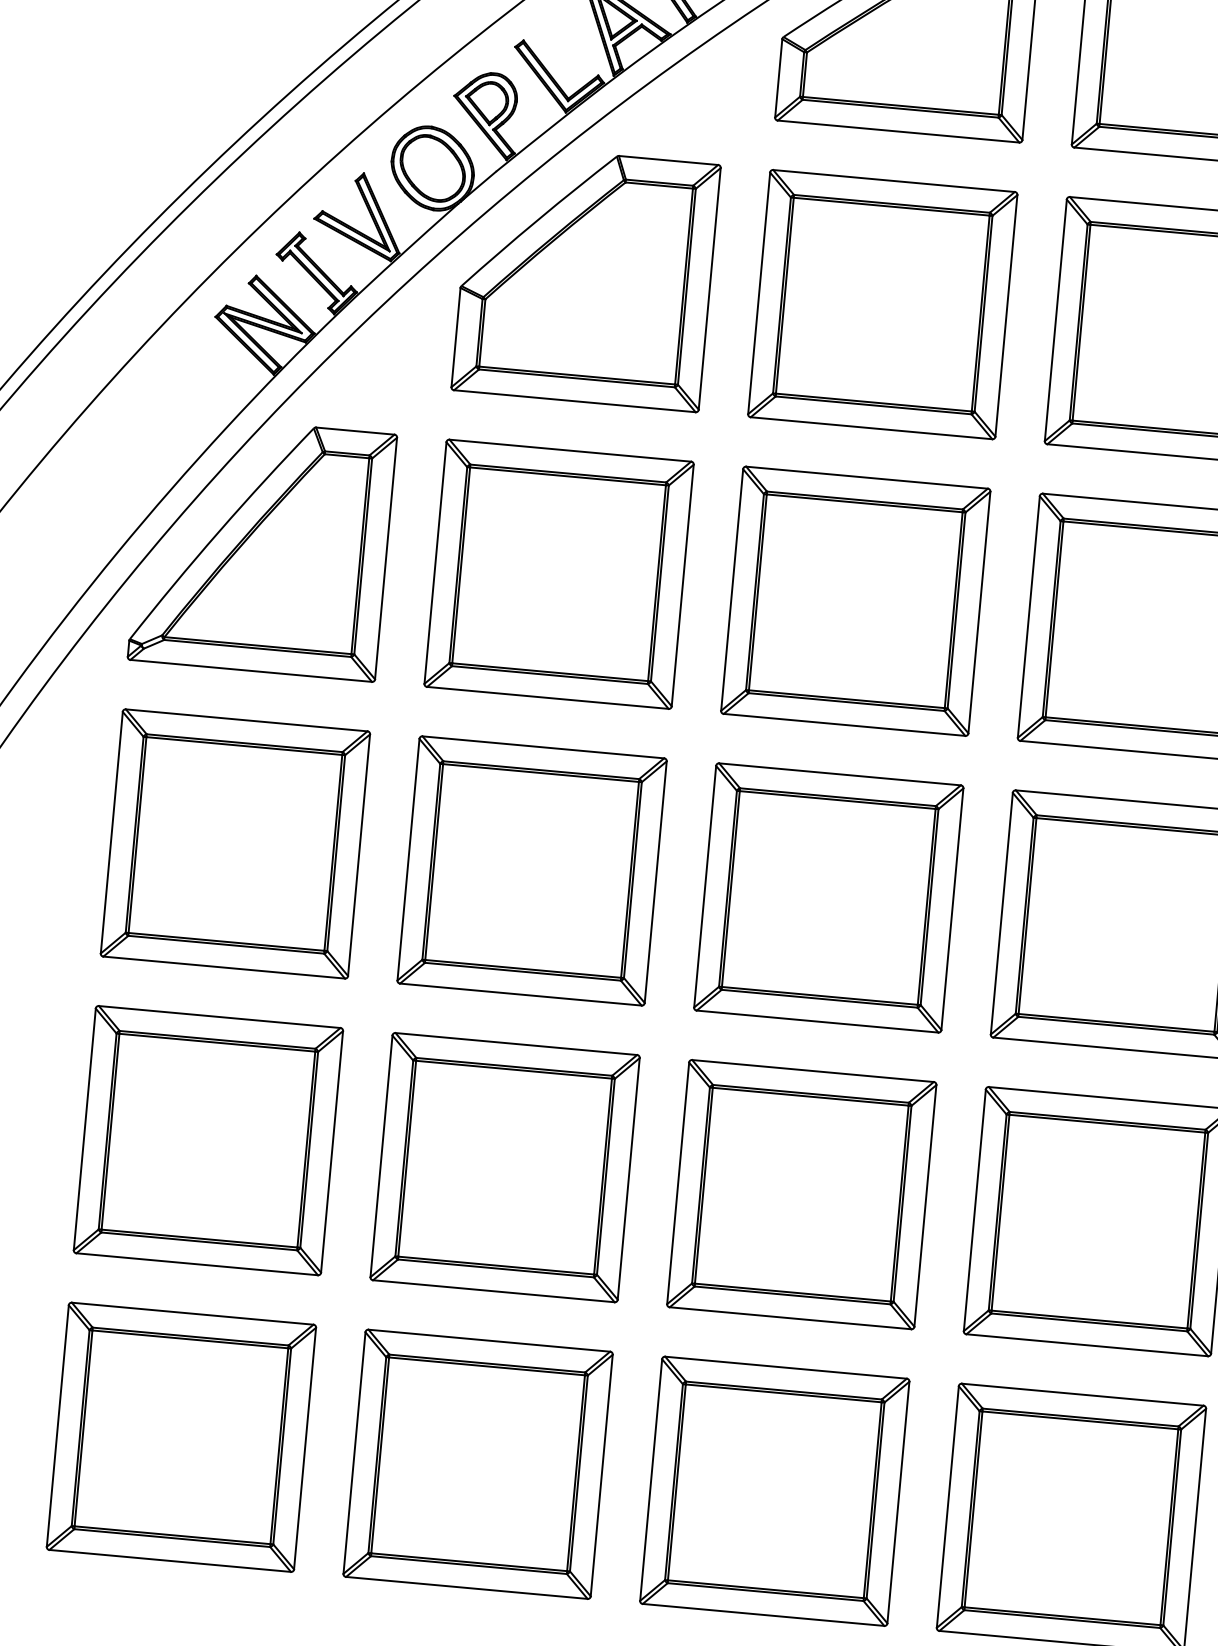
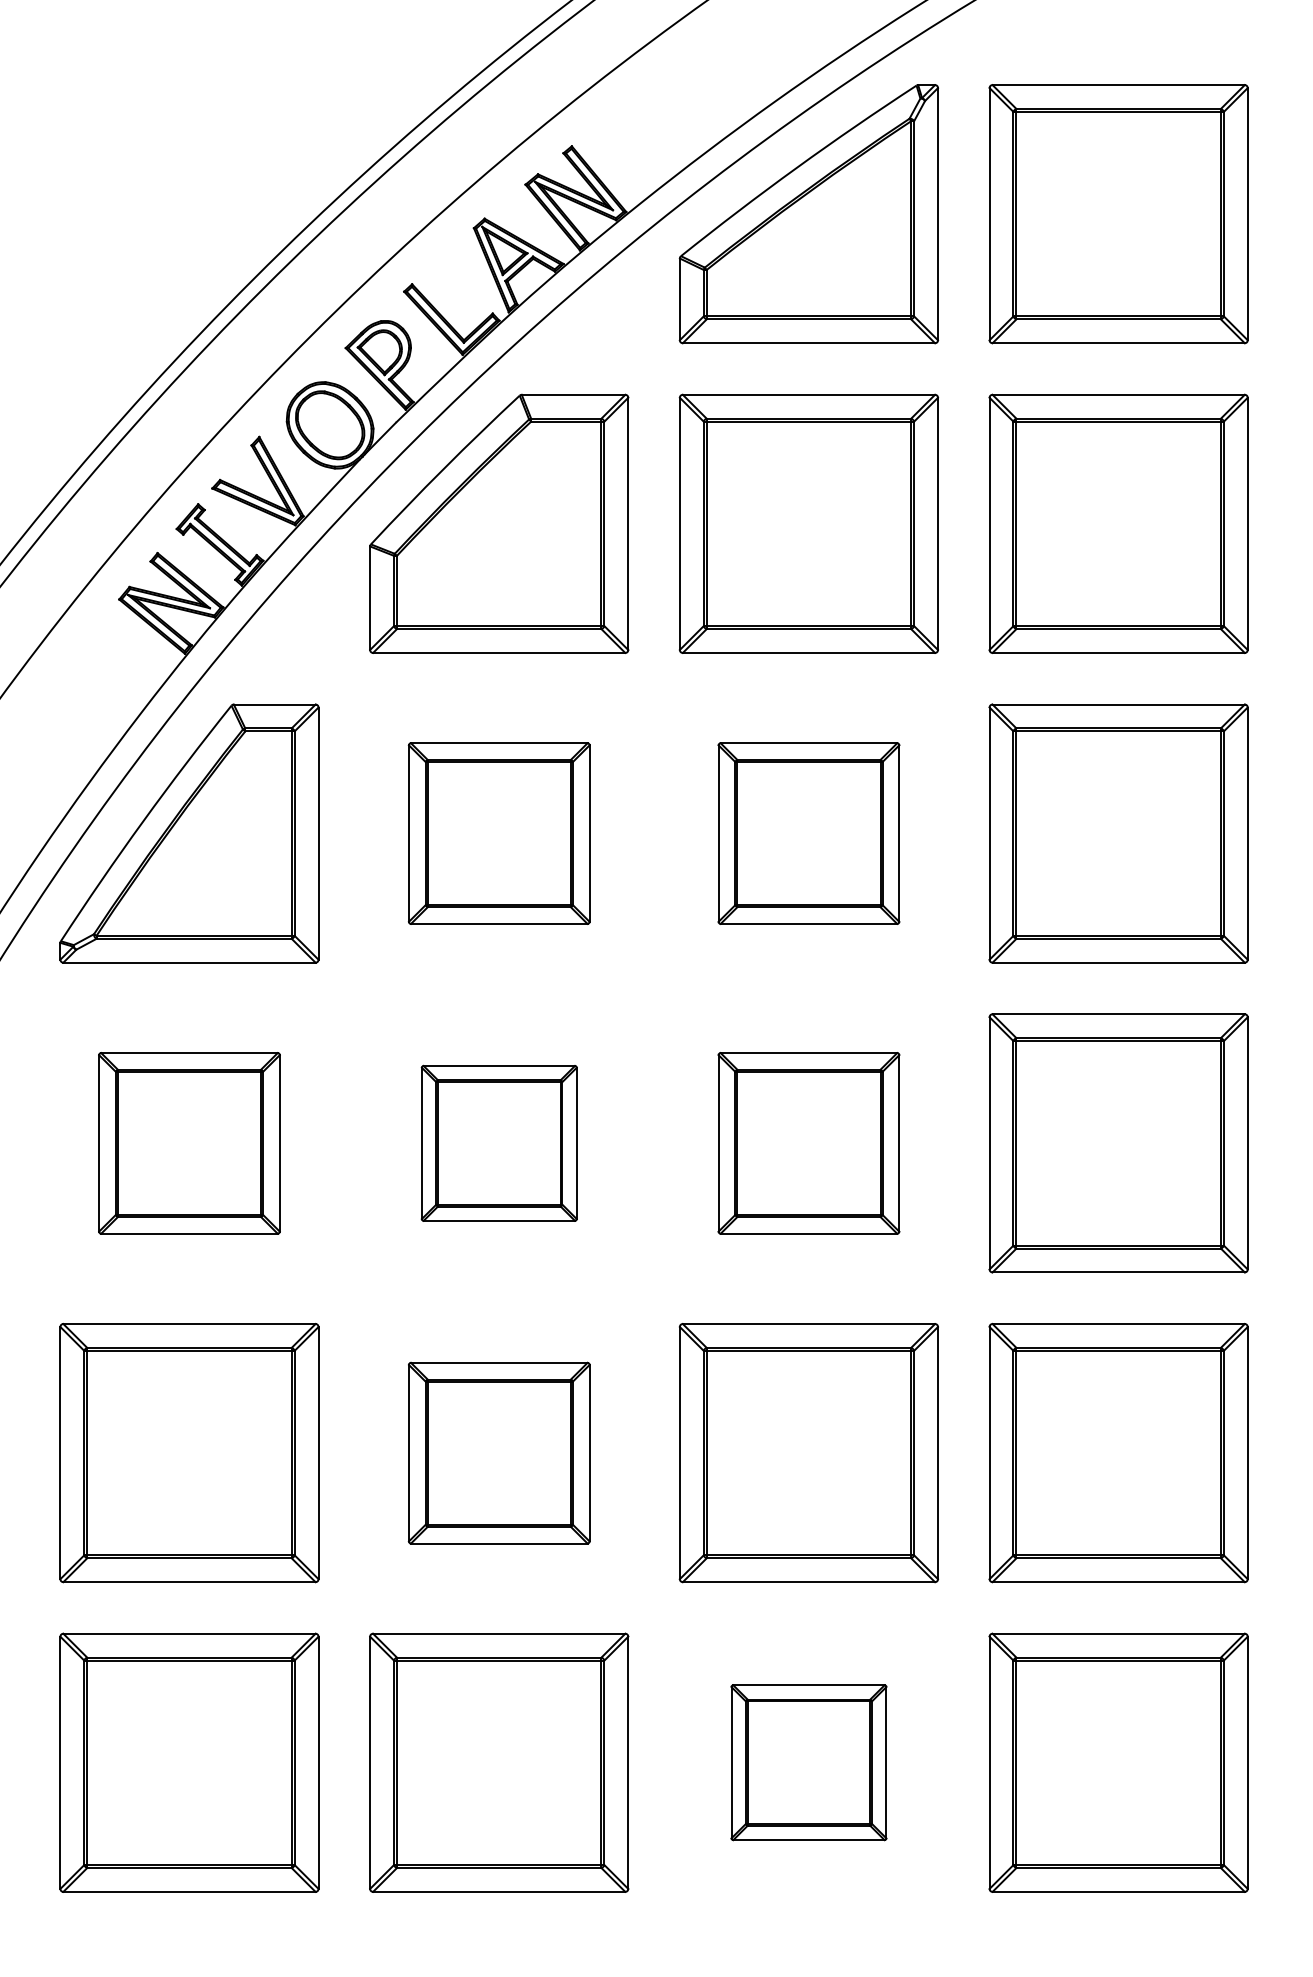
part: (559, 574) -> (499, 833), size x0.7
part: (855, 601) -> (808, 833), size x0.7
part: (235, 844) -> (189, 1143), size x0.7
part: (532, 871) -> (499, 1143), size x0.6
part: (828, 898) -> (808, 1143), size x0.7
part: (505, 1168) -> (499, 1453), size x0.7
part: (774, 1490) -> (808, 1762), size x0.6

